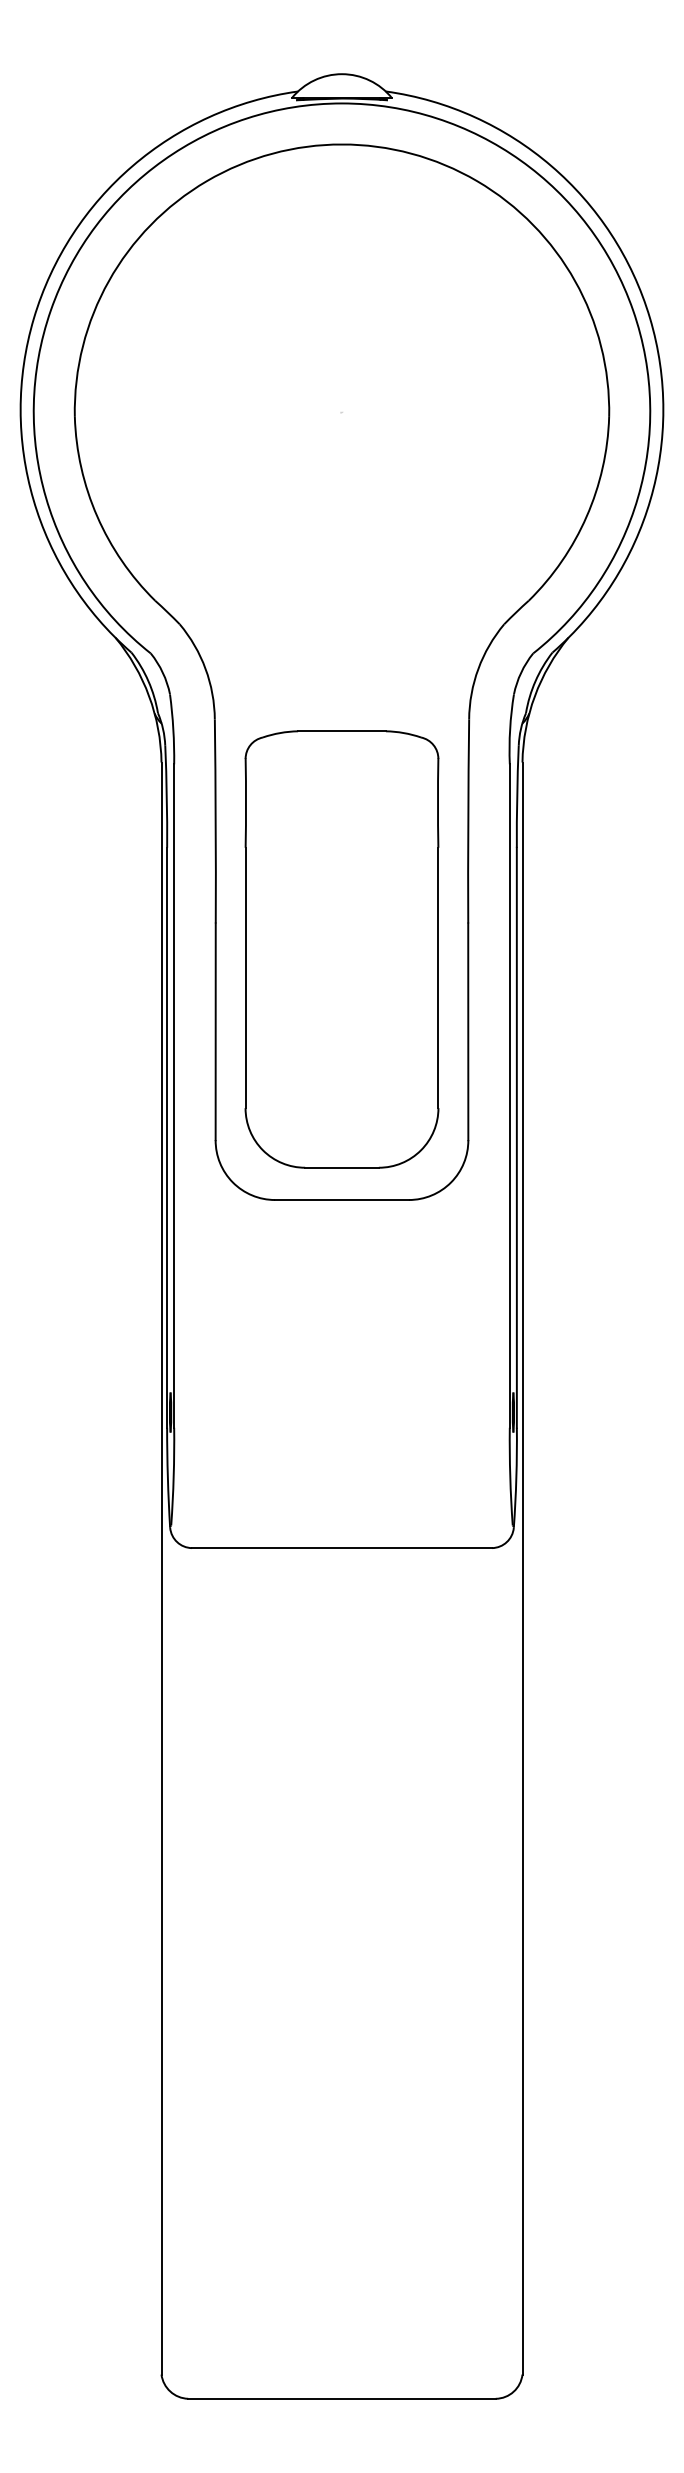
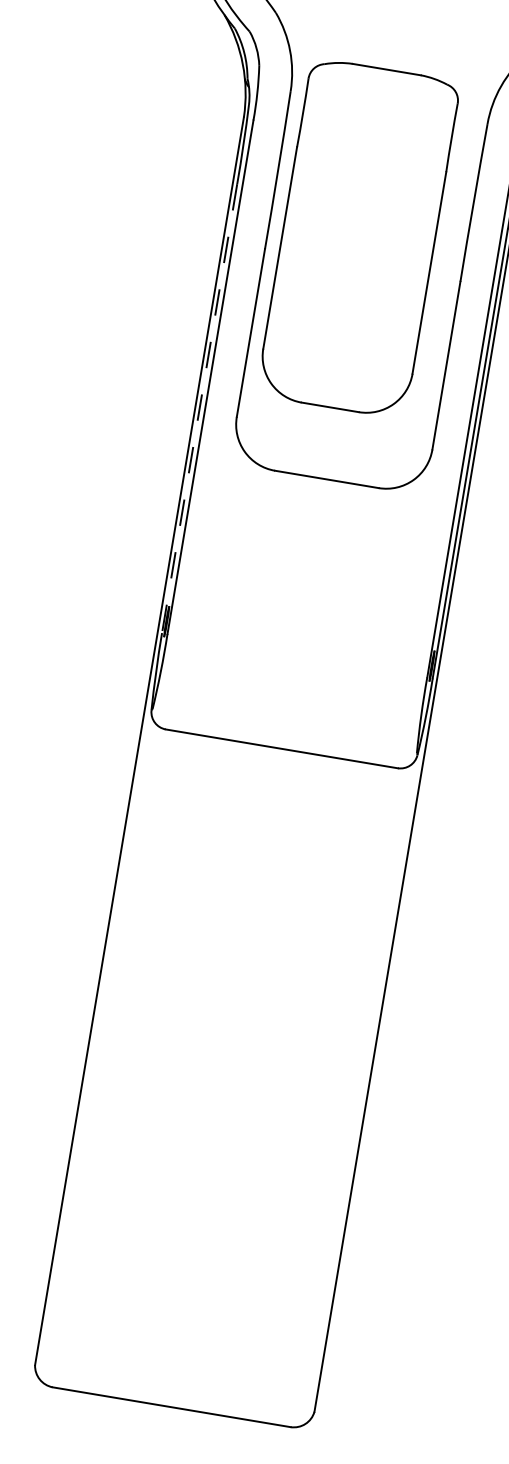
part: (341, 949) -> (358, 238), moved
line: (167, 1138) -> (199, 409), solid -> dashed

